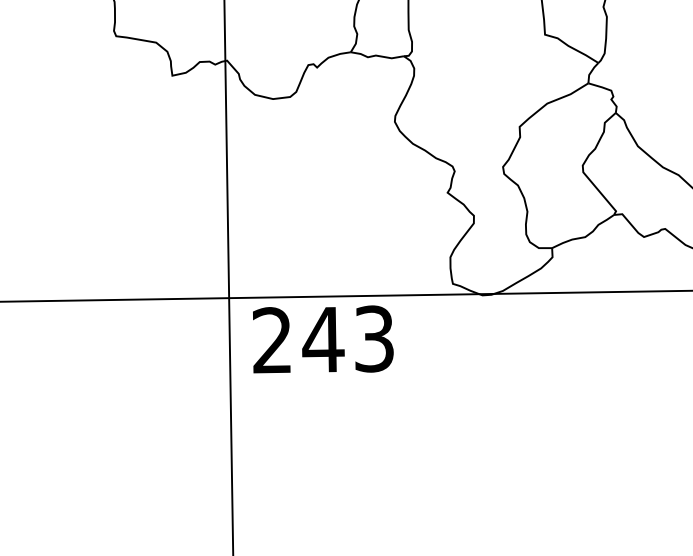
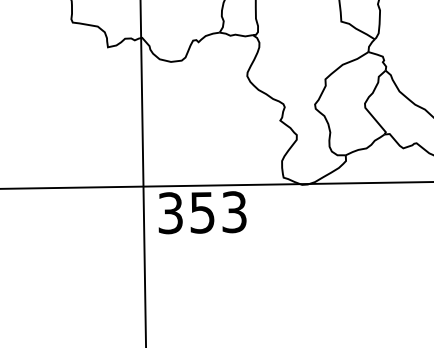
text: (297, 341) -> (186, 213), 243 -> 353

